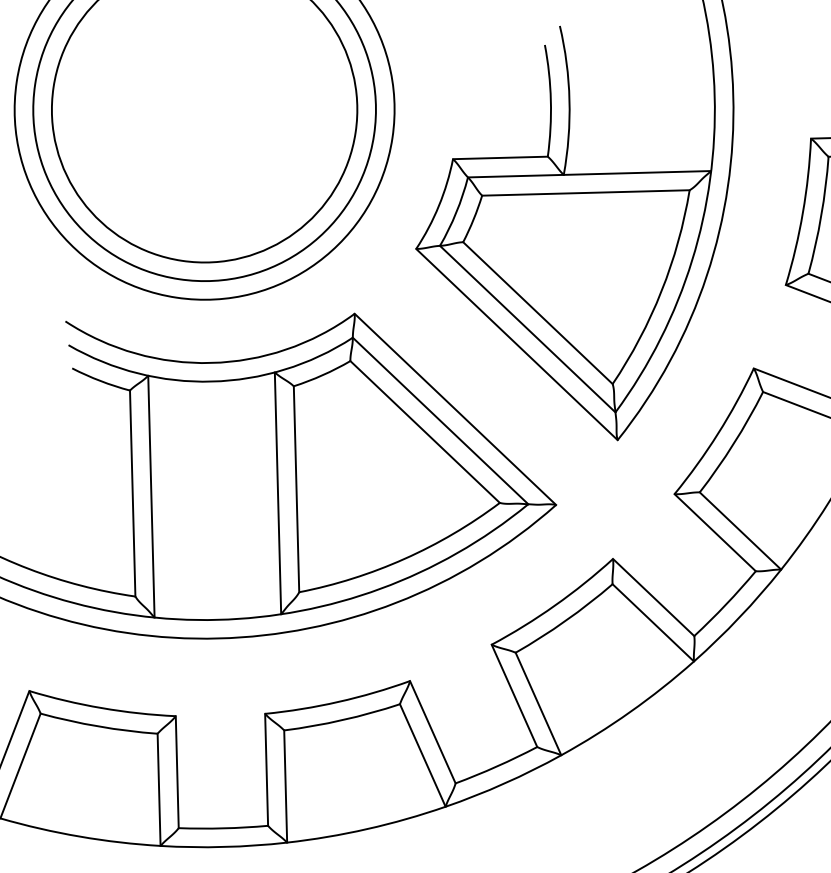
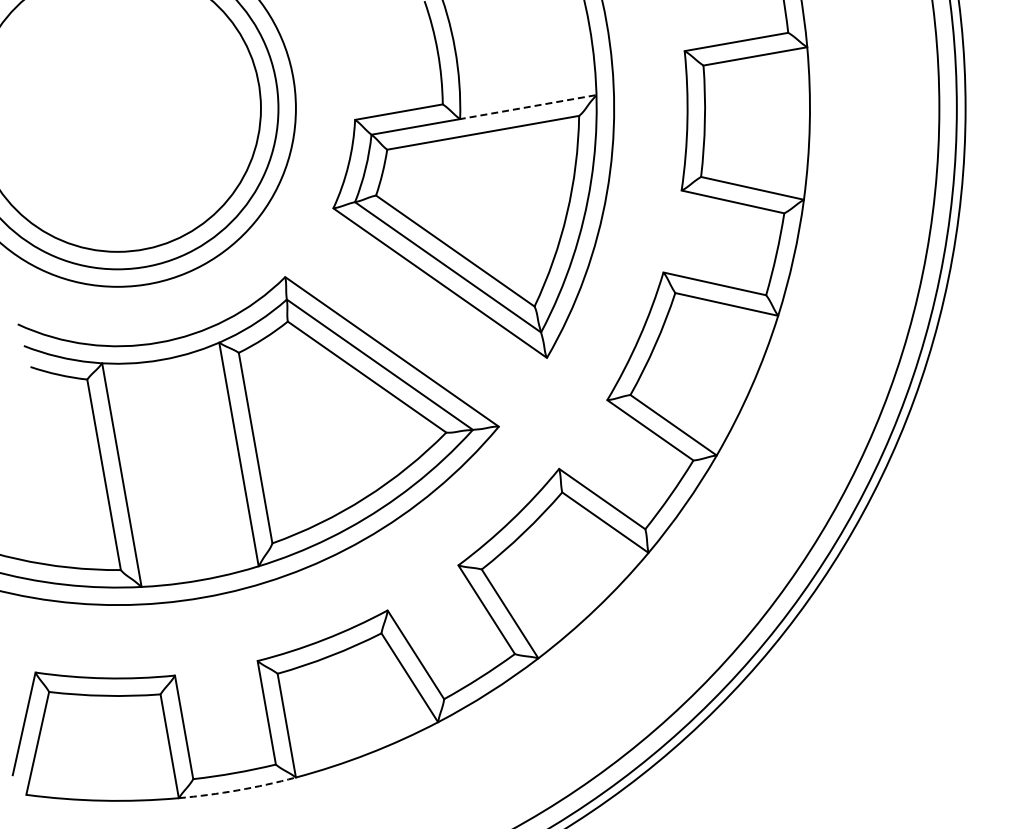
line: (636, 173) -> (527, 107), solid -> dashed
arc: (223, 847) -> (237, 790), solid -> dashed

